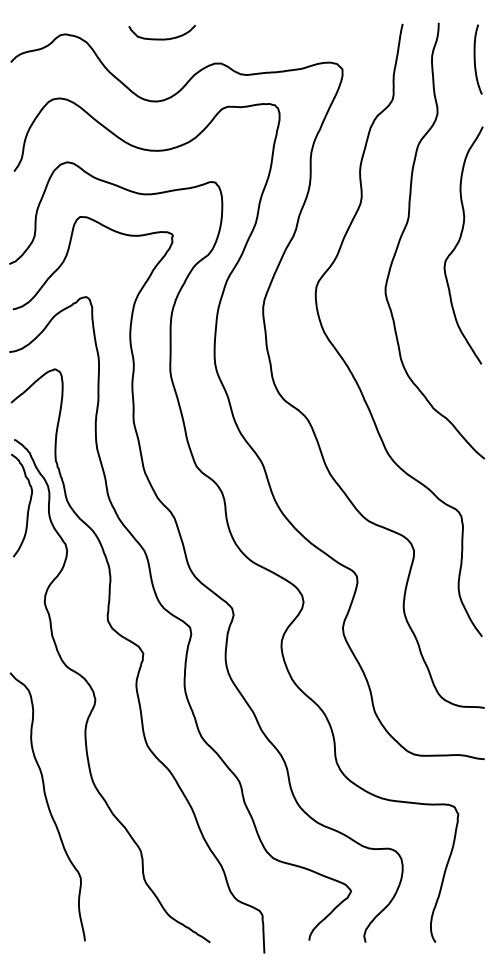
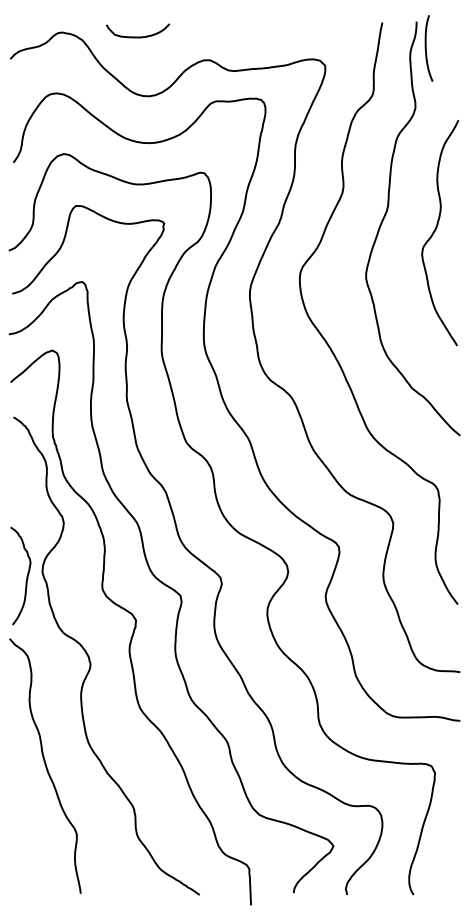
curve: (162, 38) -> (138, 36), moved
curve: (475, 59) -> (426, 48), moved
curve: (27, 505) -> (26, 575), moved

